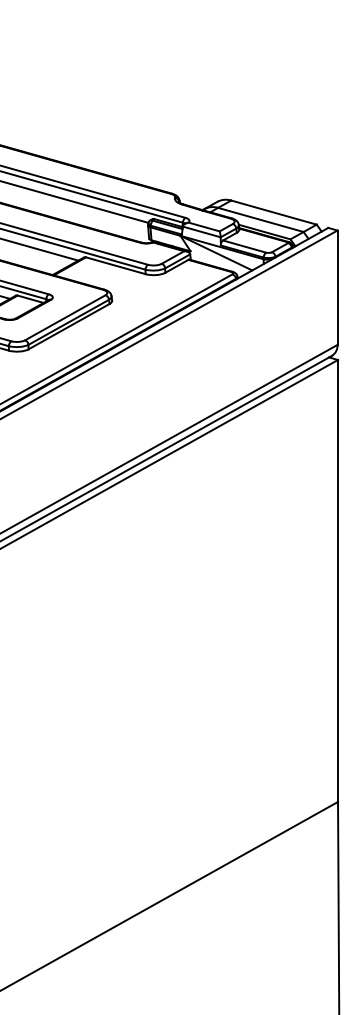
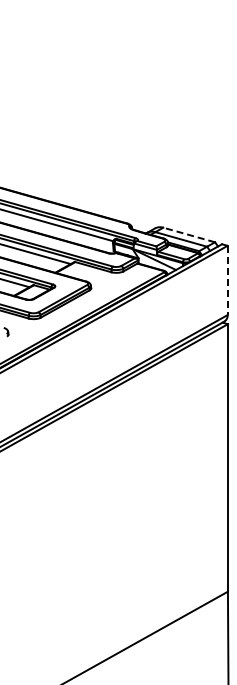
line: (274, 213) -> (189, 235), solid -> dashed
line: (337, 287) -> (227, 280), solid -> dashed

